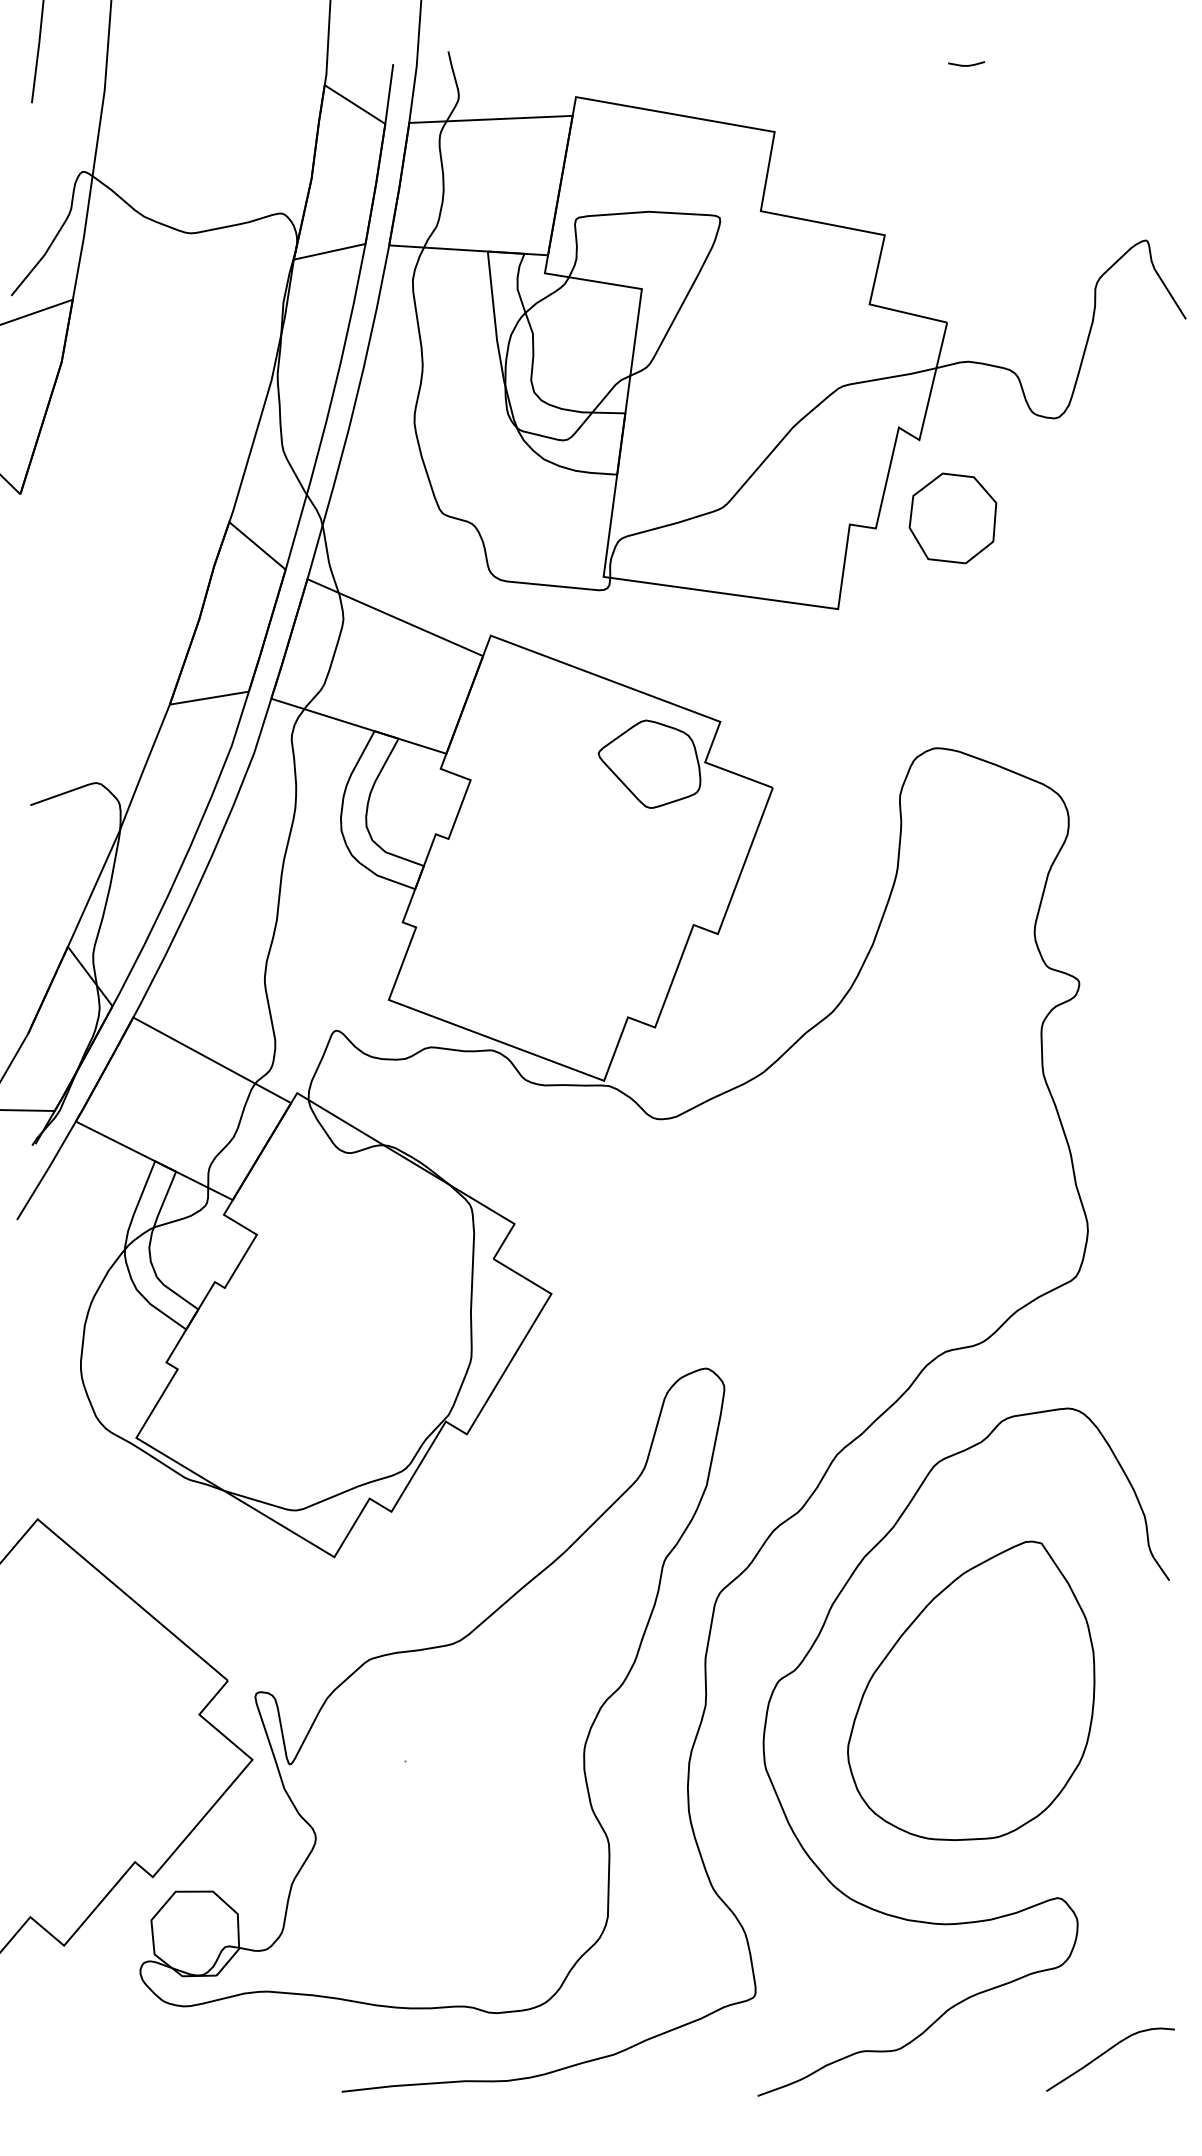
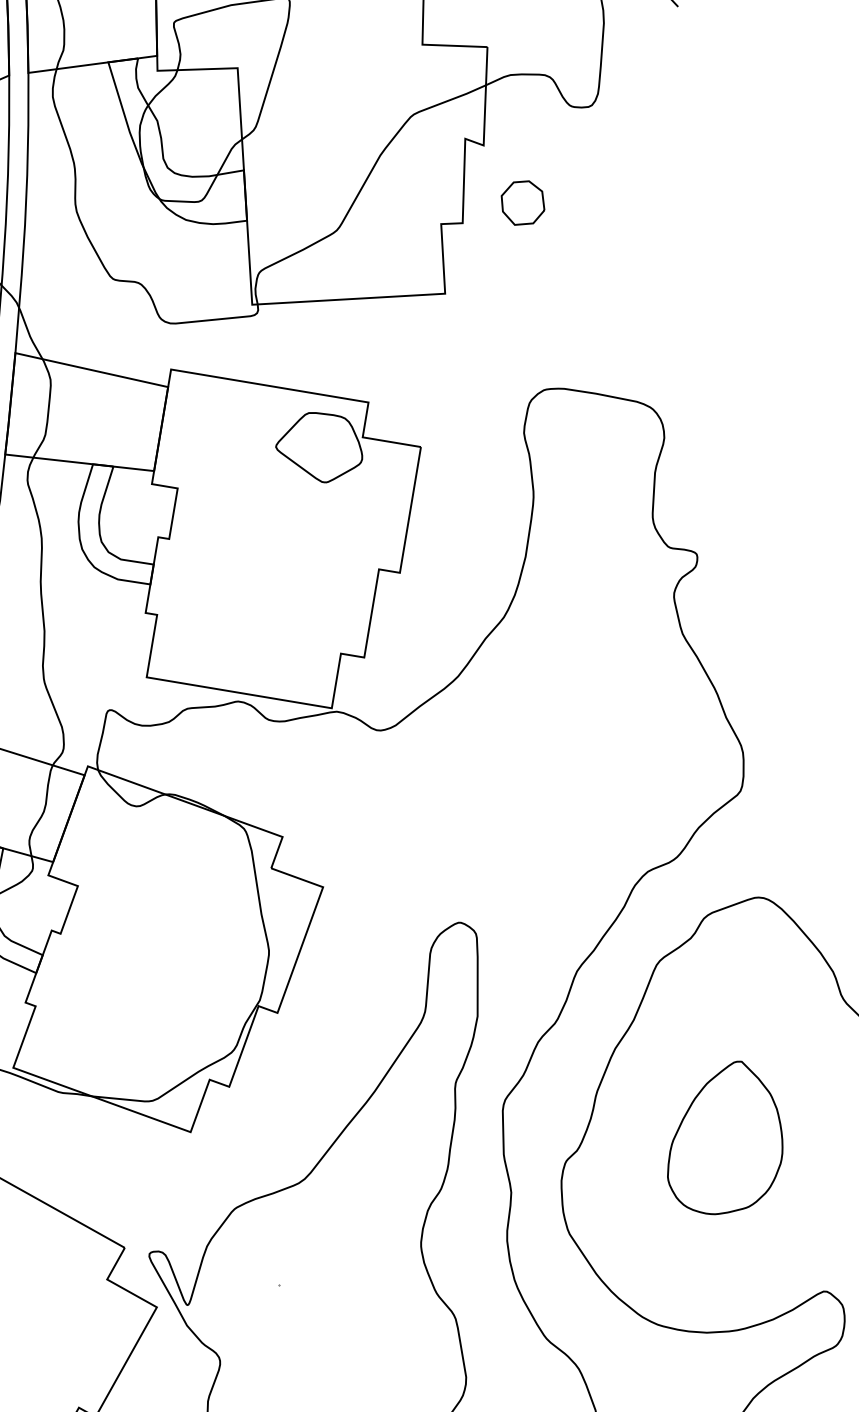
part: (952, 518) -> (522, 203), size x0.6
part: (971, 1690) -> (721, 1138), size x0.6

